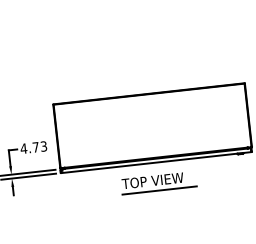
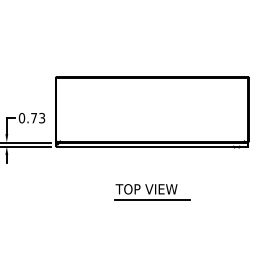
text: (23, 149) -> (21, 118), 4.73 -> 0.73
part: (159, 183) -> (152, 192), moved

